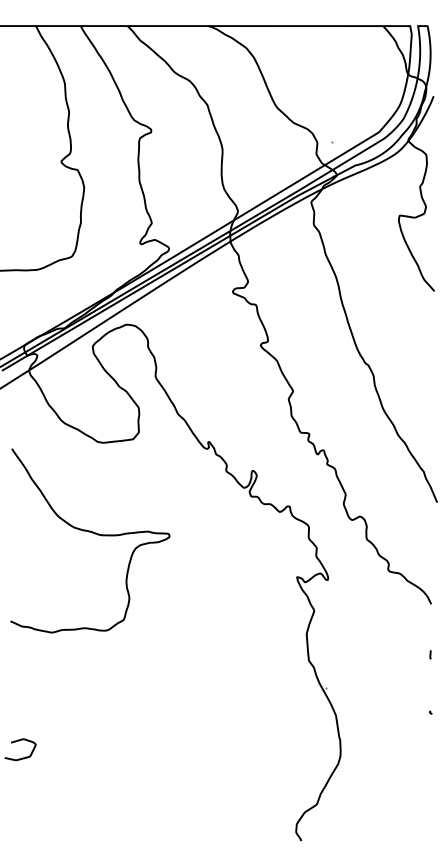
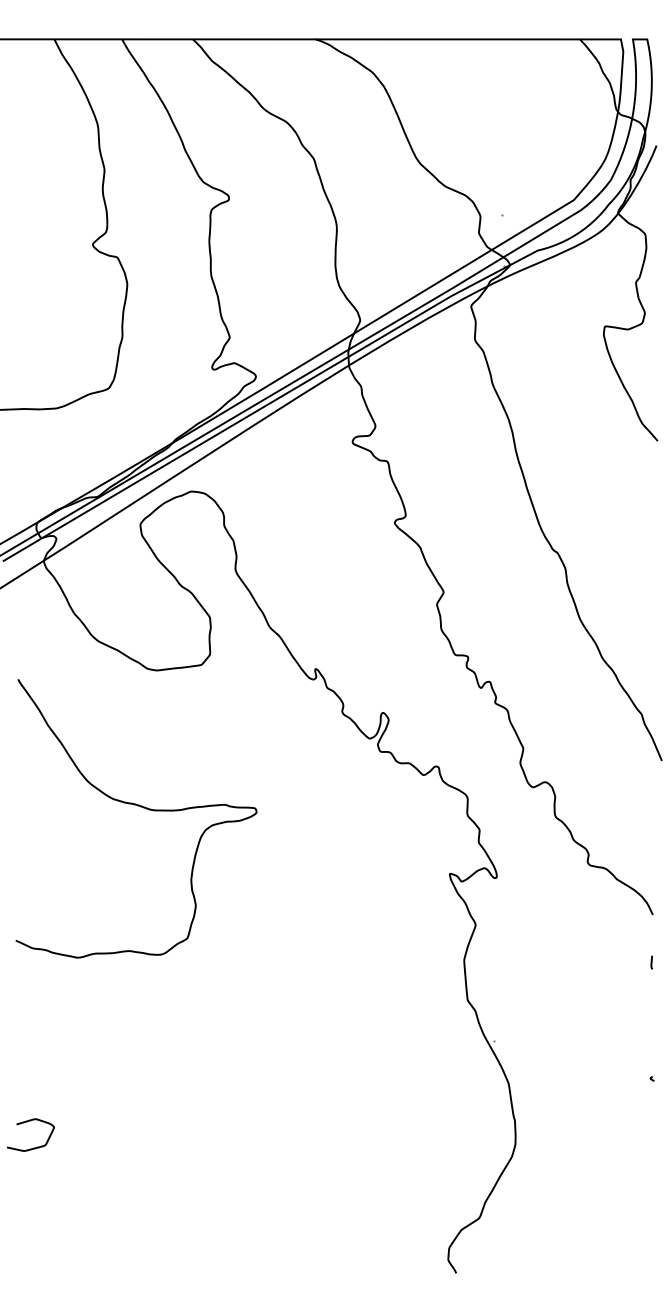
curve: (430, 654) -> (651, 962), moved

